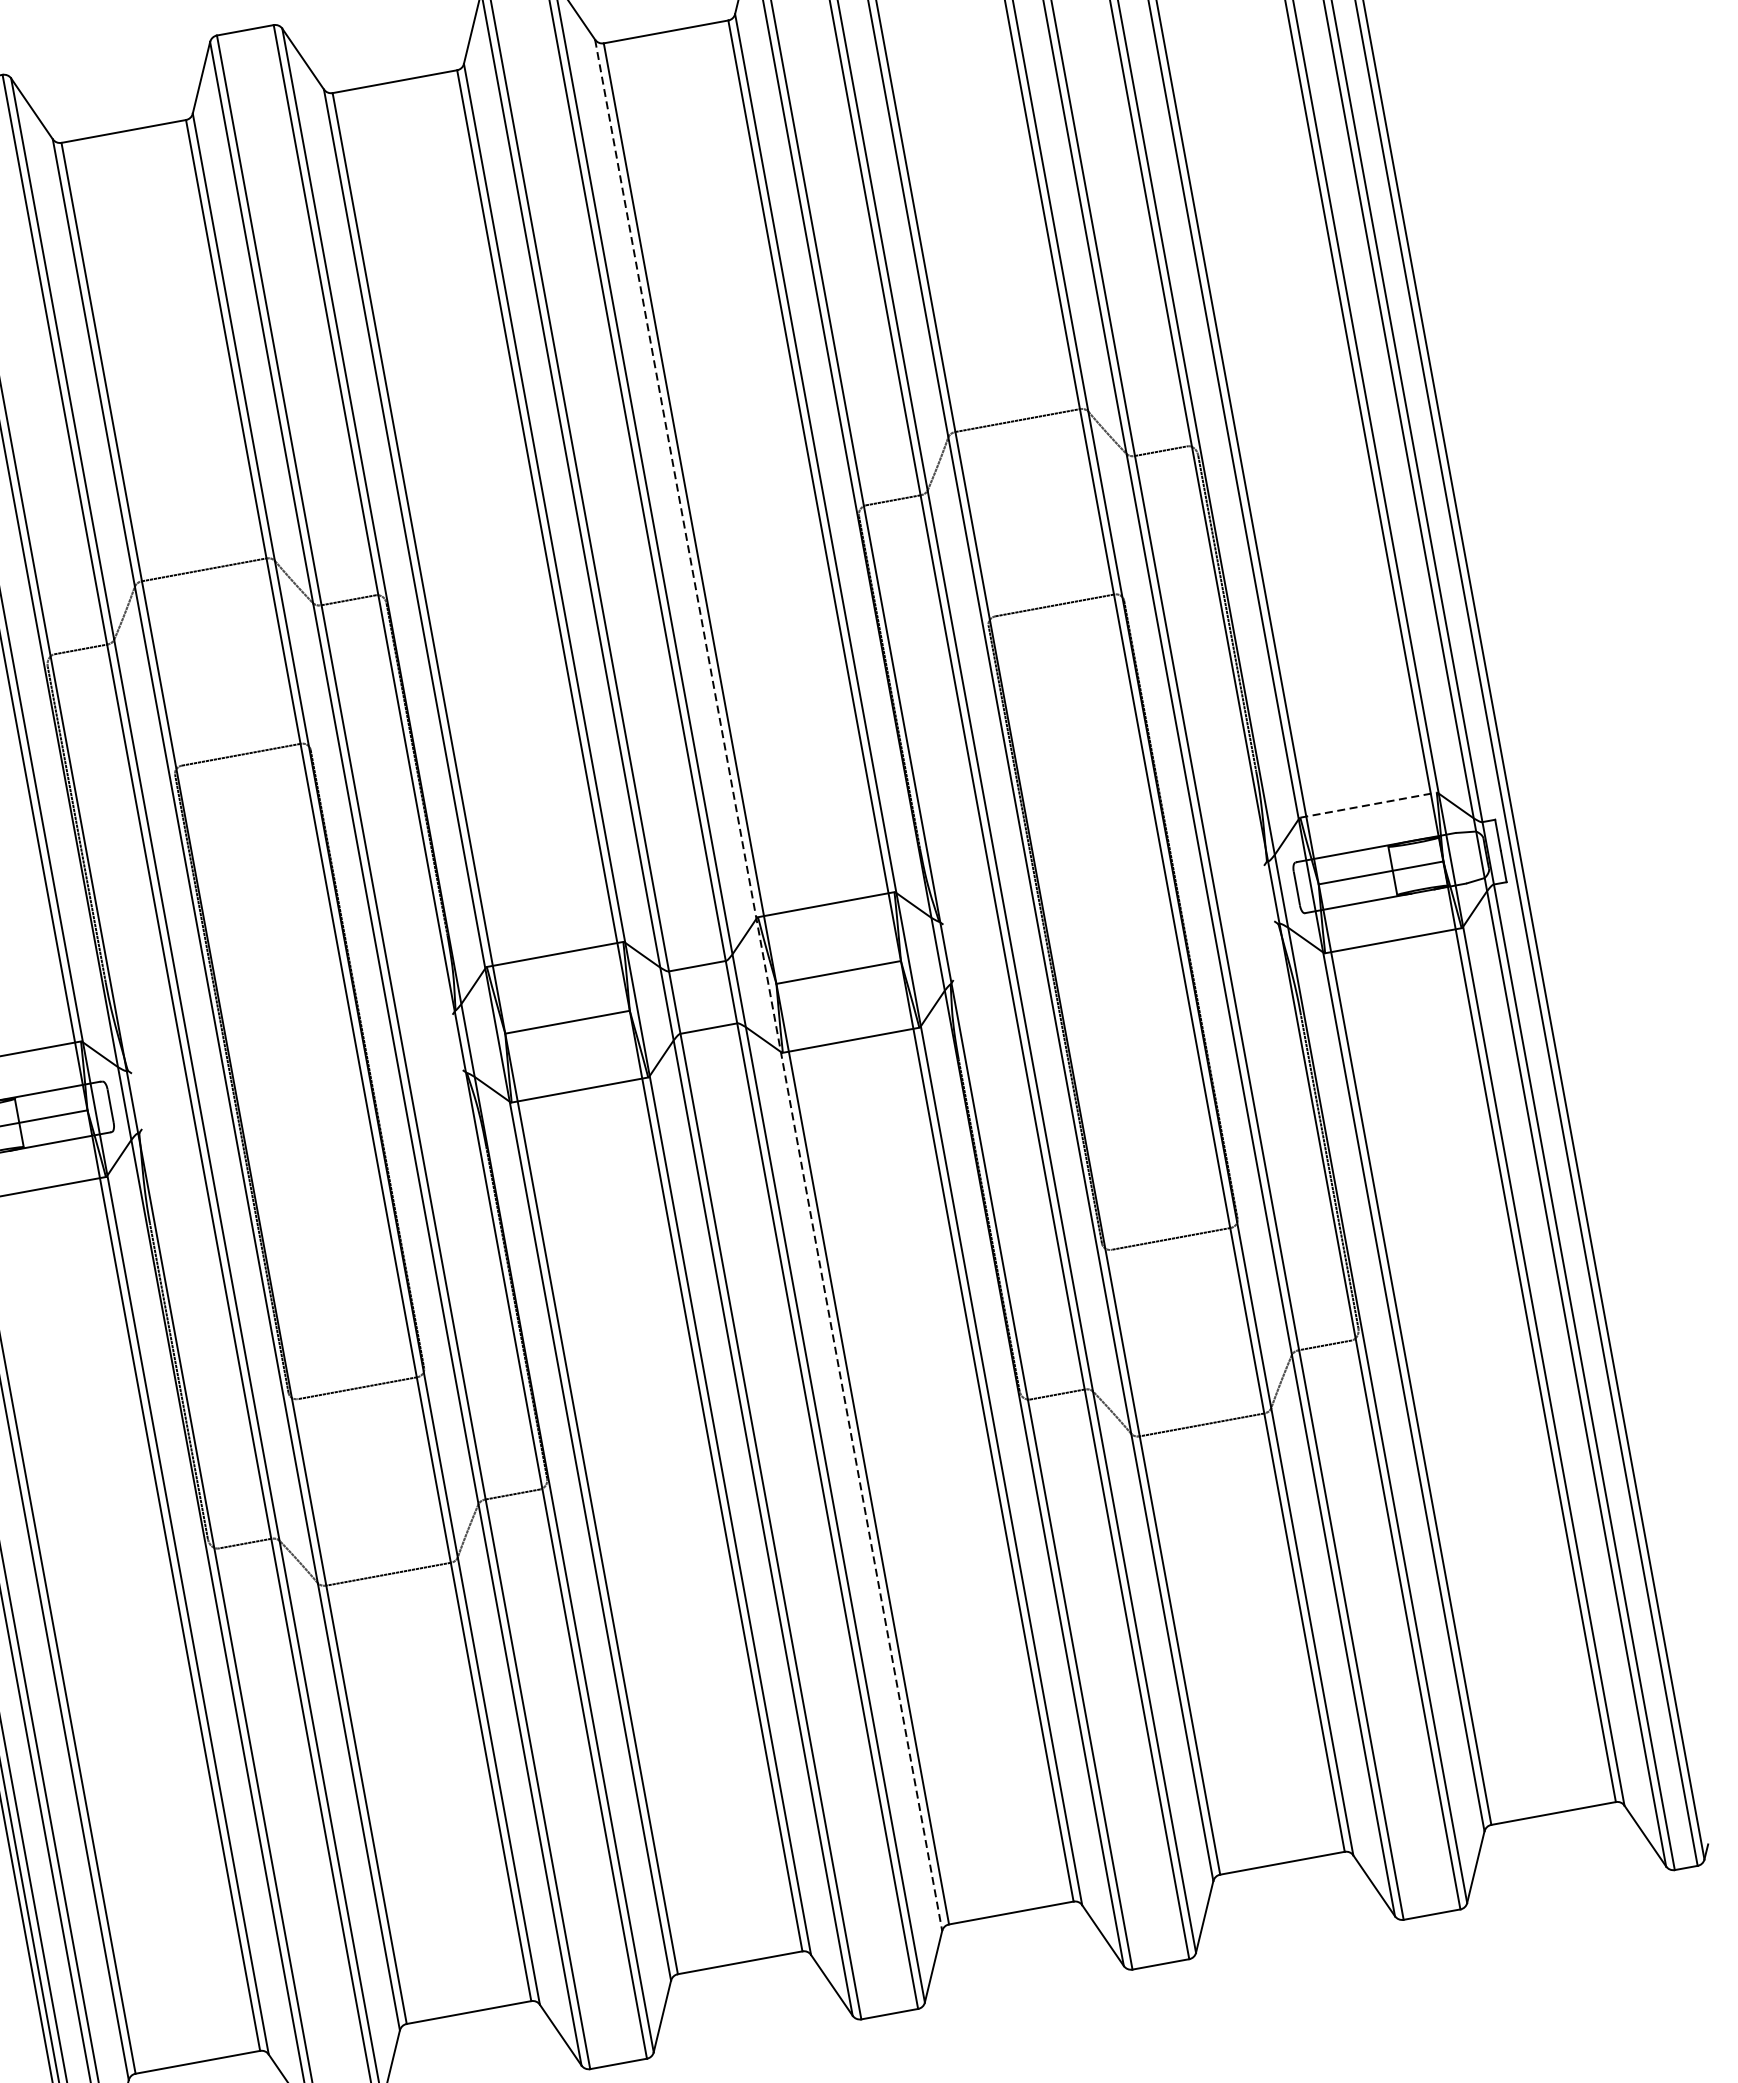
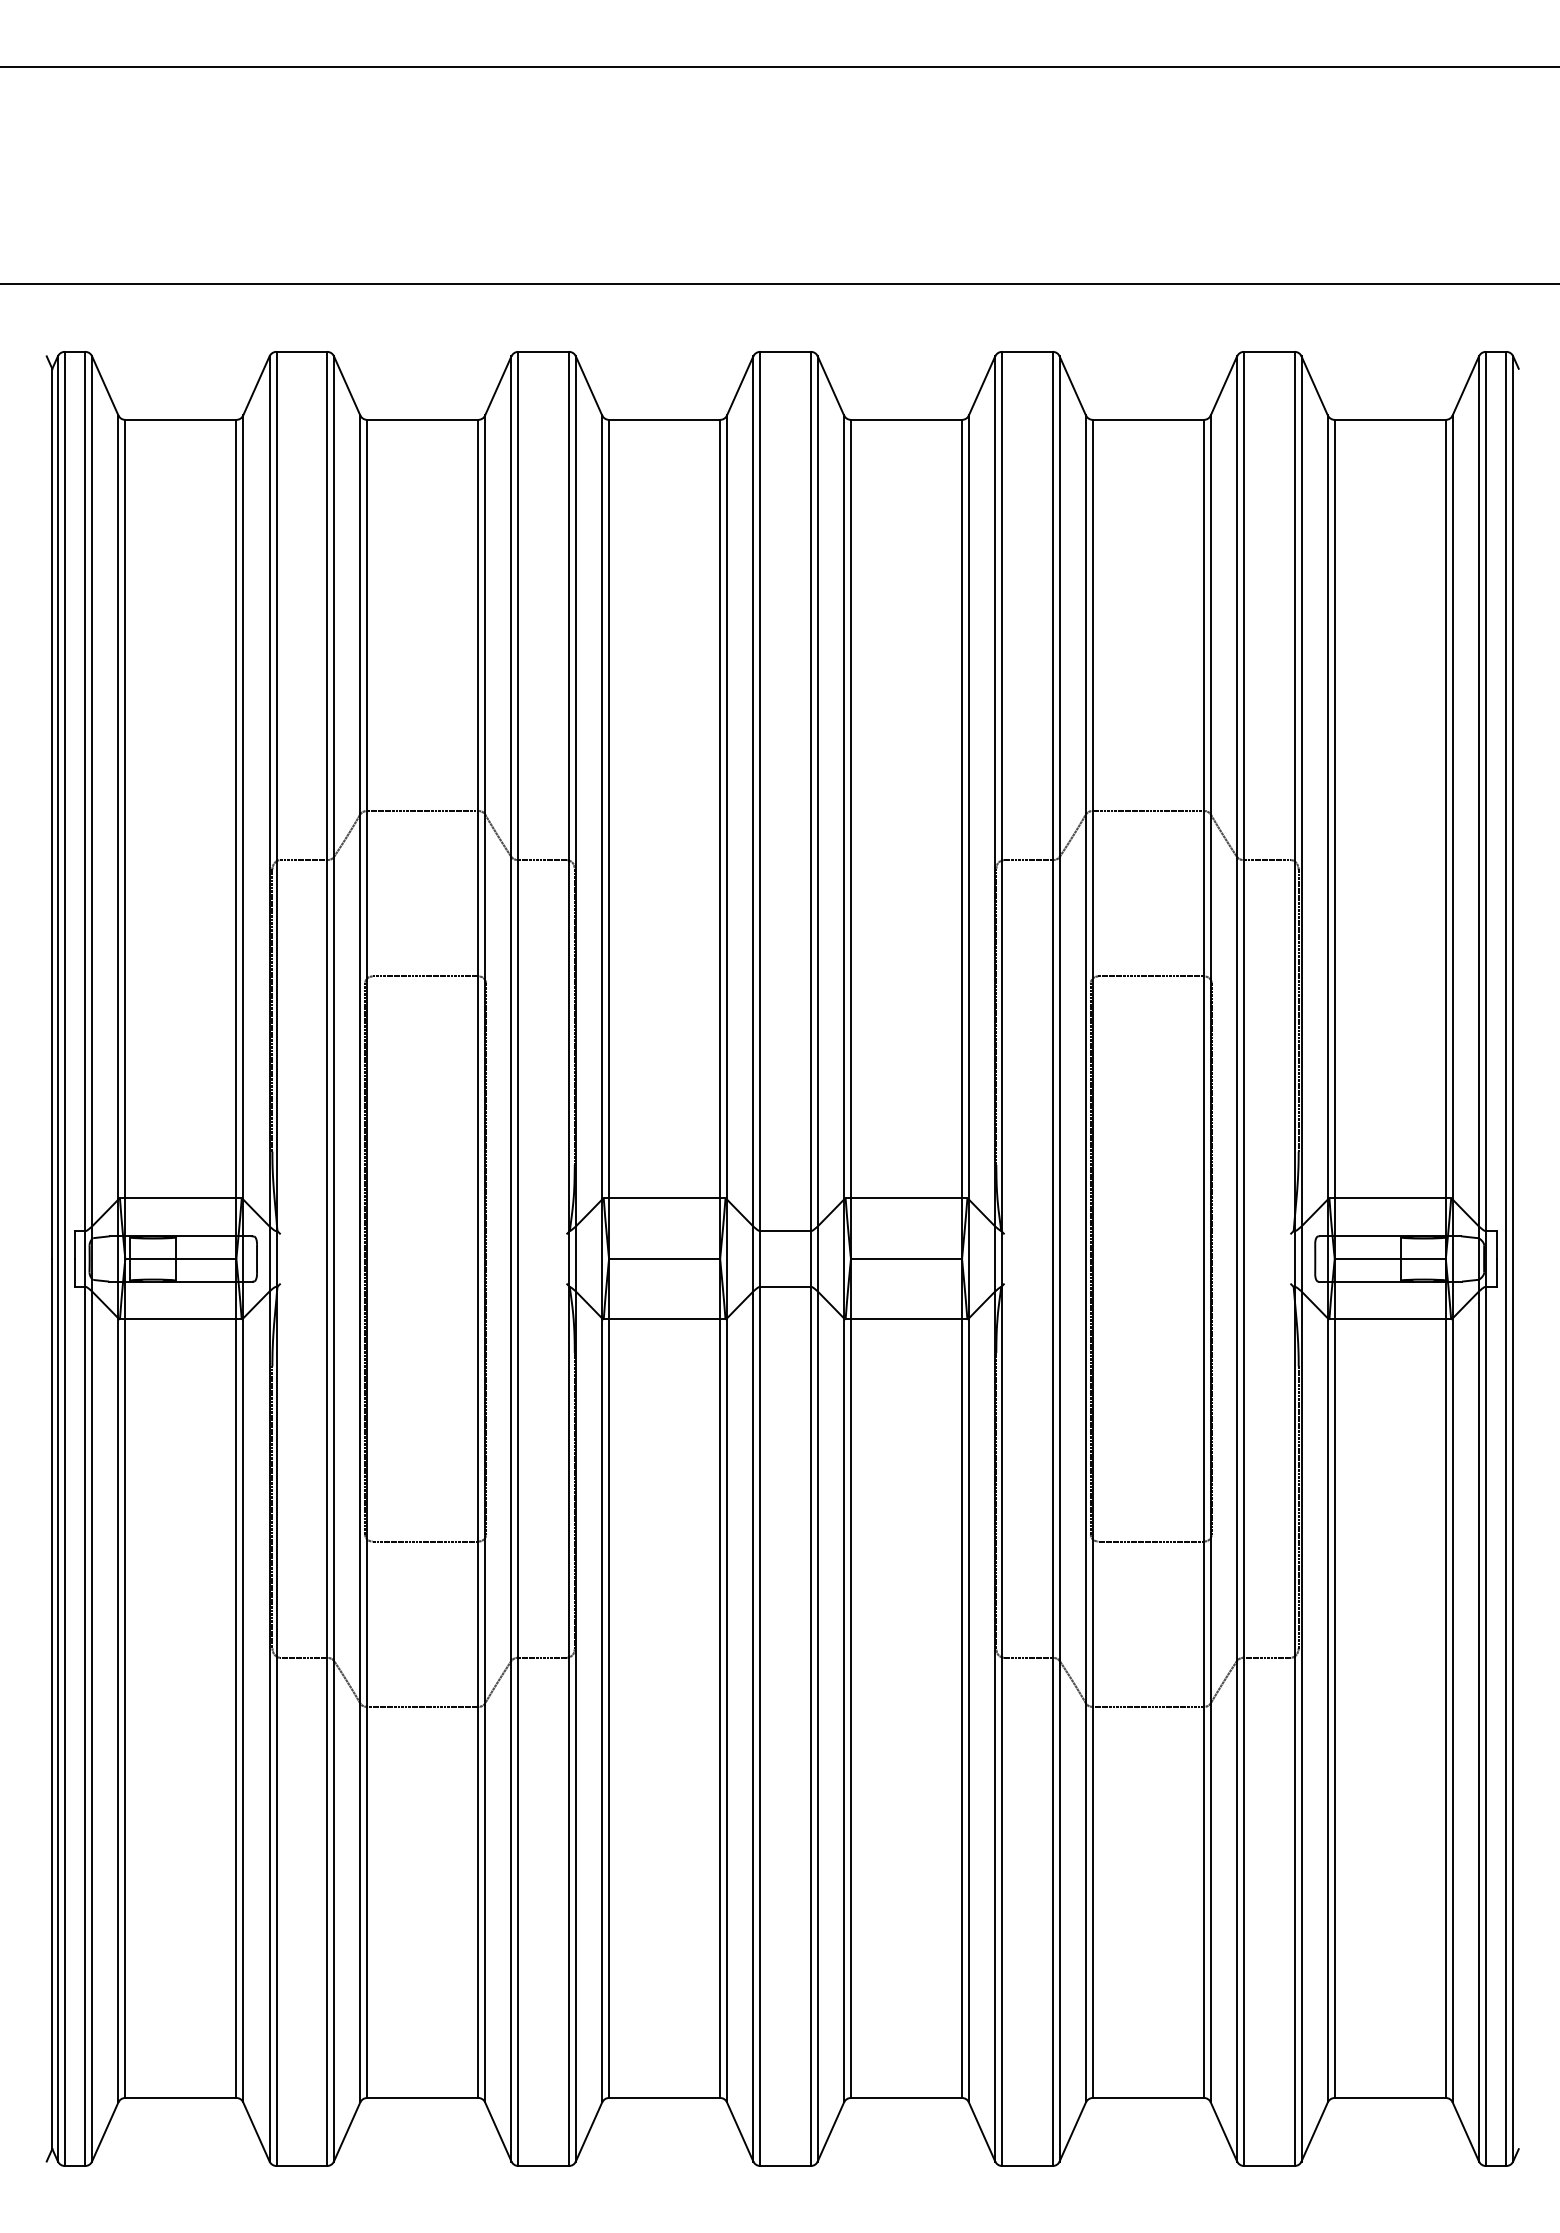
line: (1368, 805) -> (1390, 1198), dashed -> solid
line: (769, 984) -> (844, 1258), dashed -> solid

